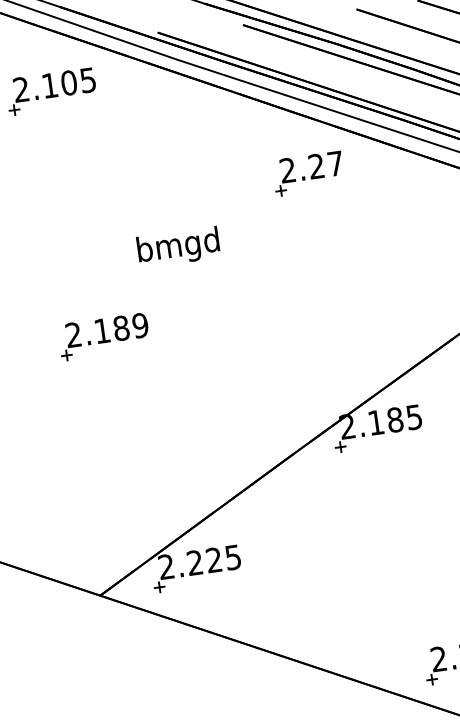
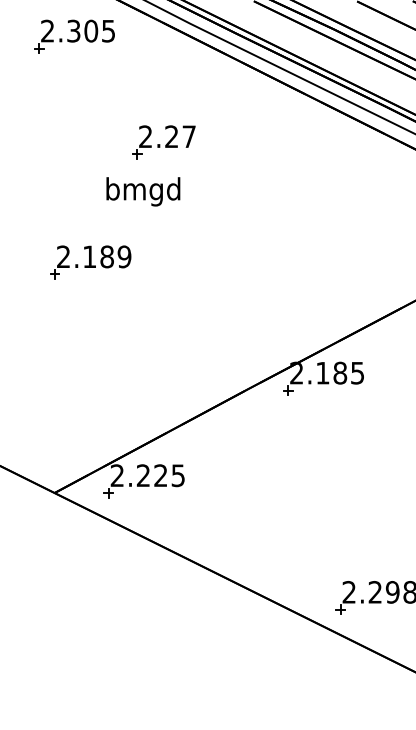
text: (49, 84) -> (73, 30), 2.105 -> 2.305
part: (308, 174) -> (163, 142), moved
text: (178, 247) -> (143, 191), moved

